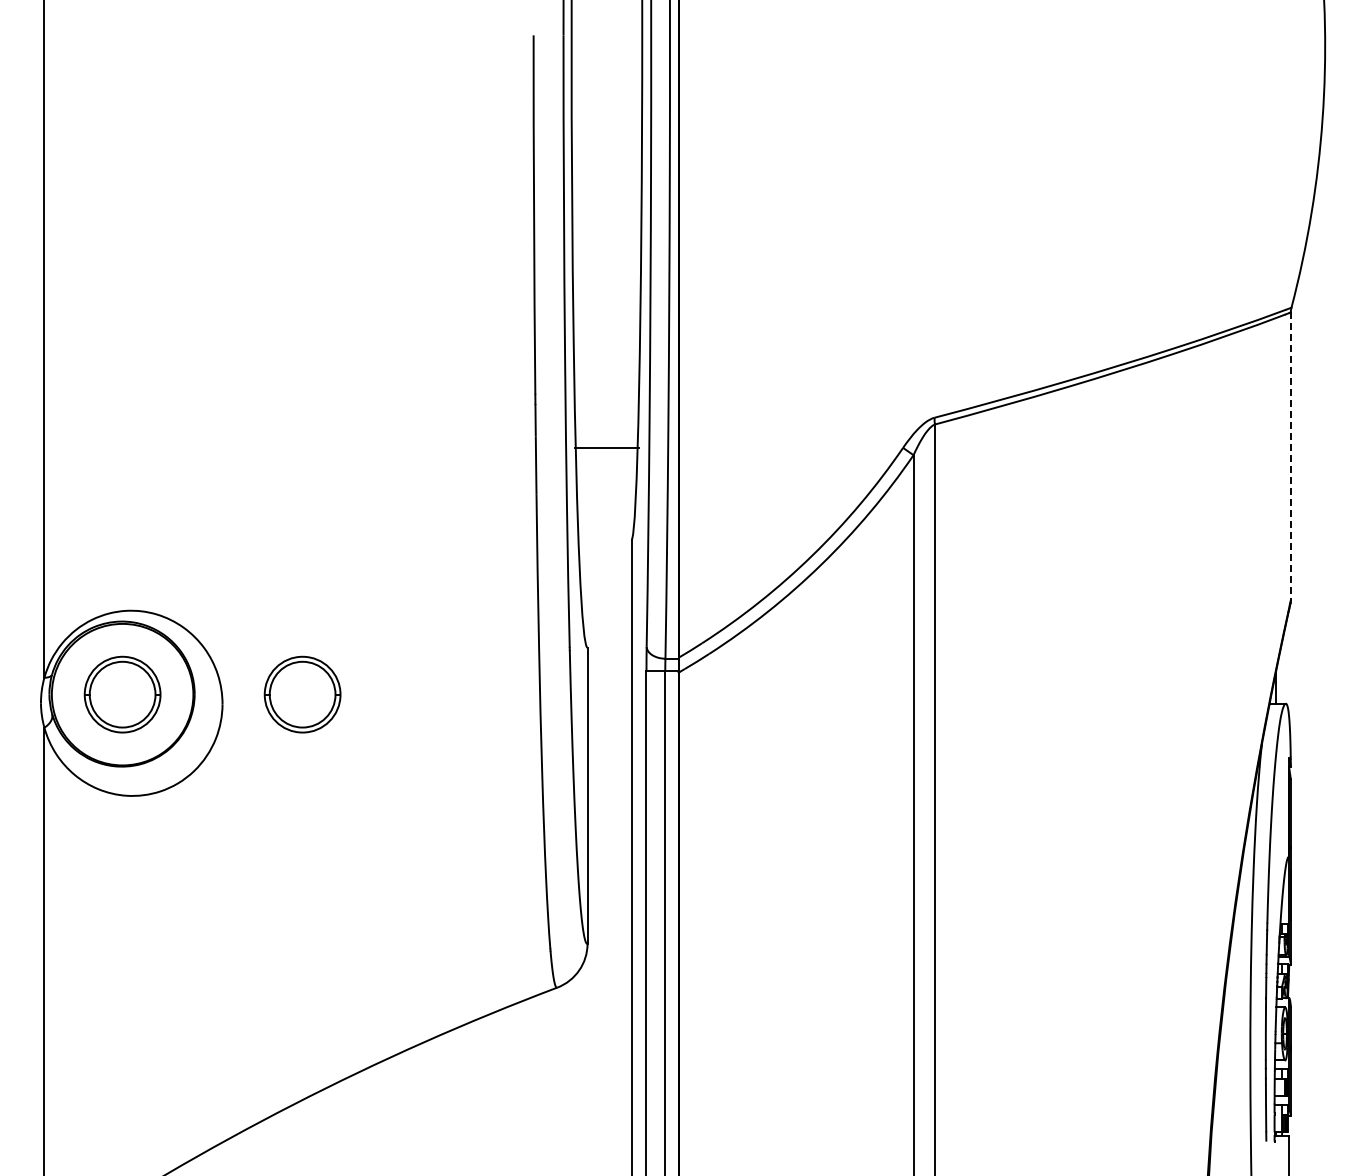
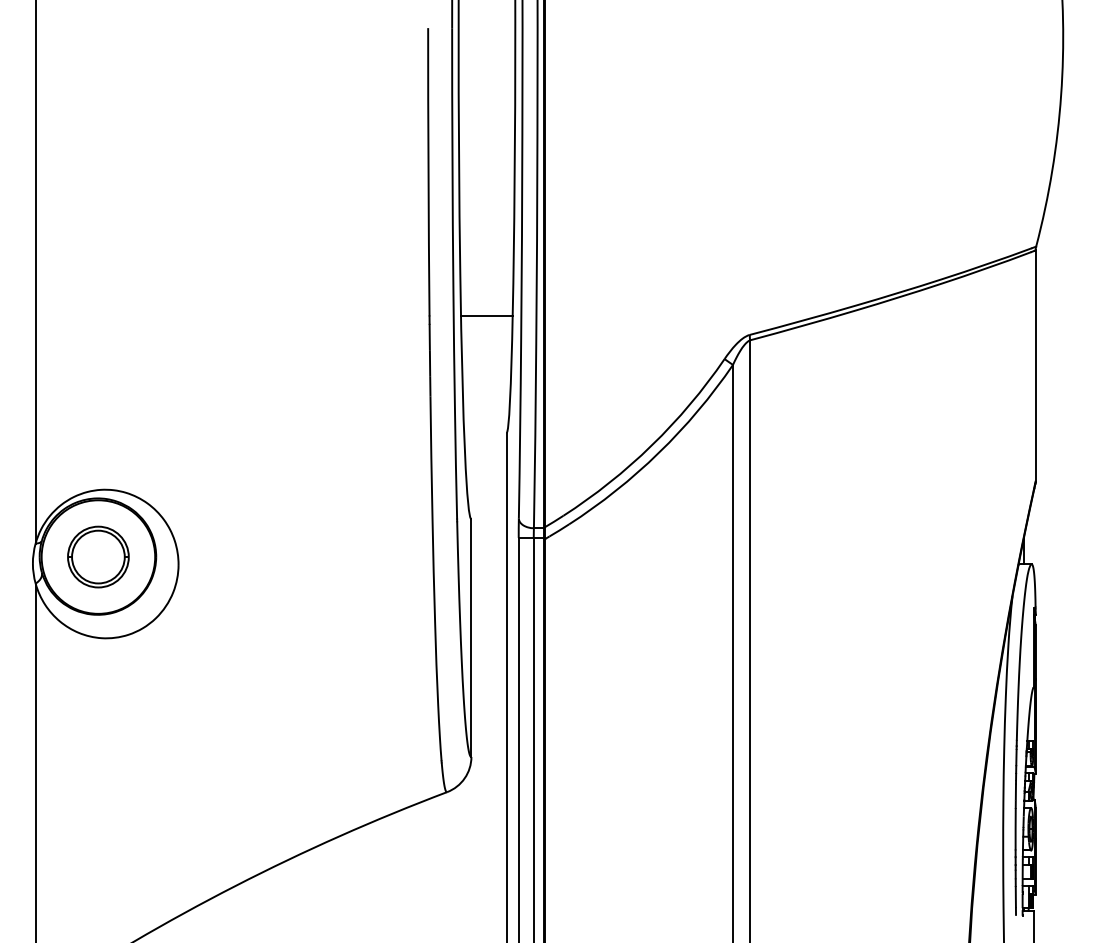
line: (606, 448) -> (486, 316), moved
line: (1290, 457) -> (1035, 366), dashed -> solid
part: (302, 694) -> (242, 556), removed

